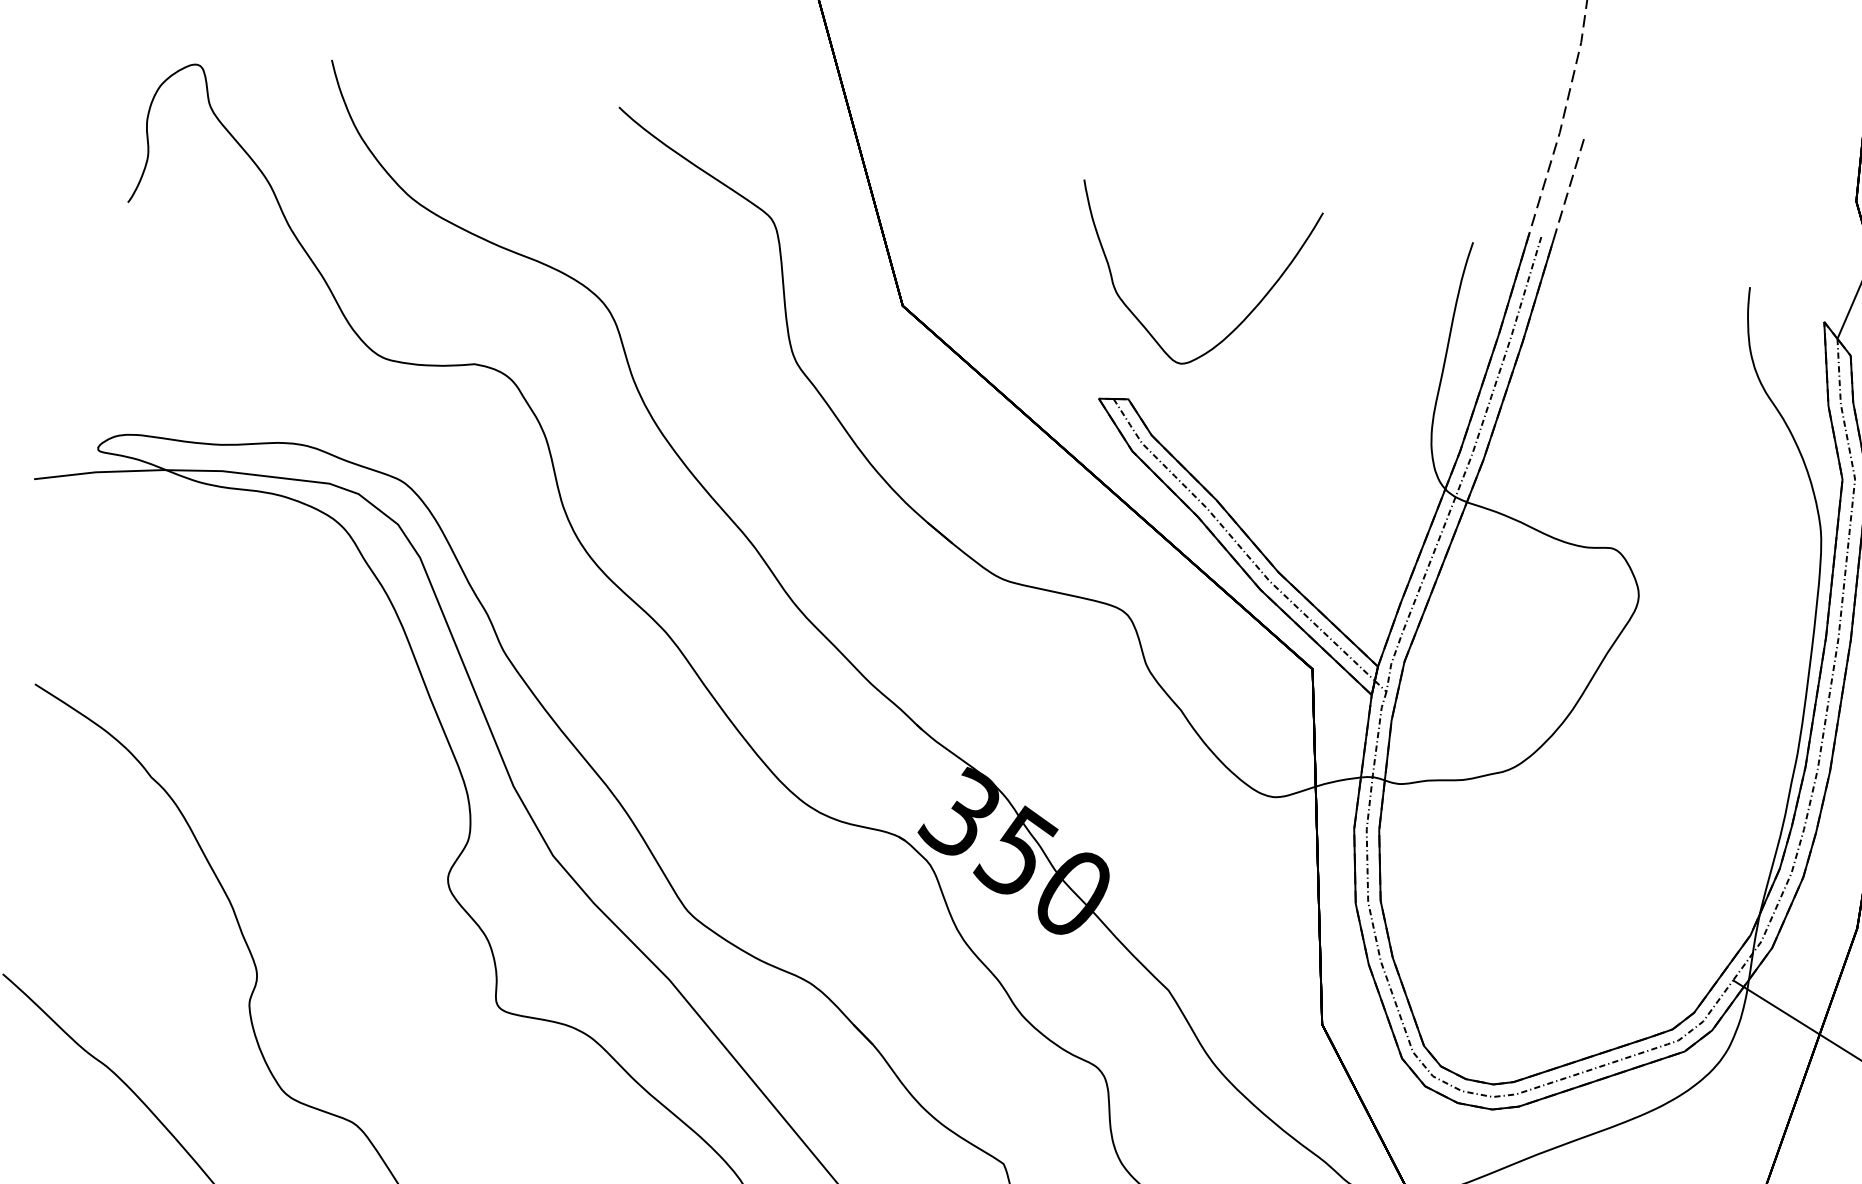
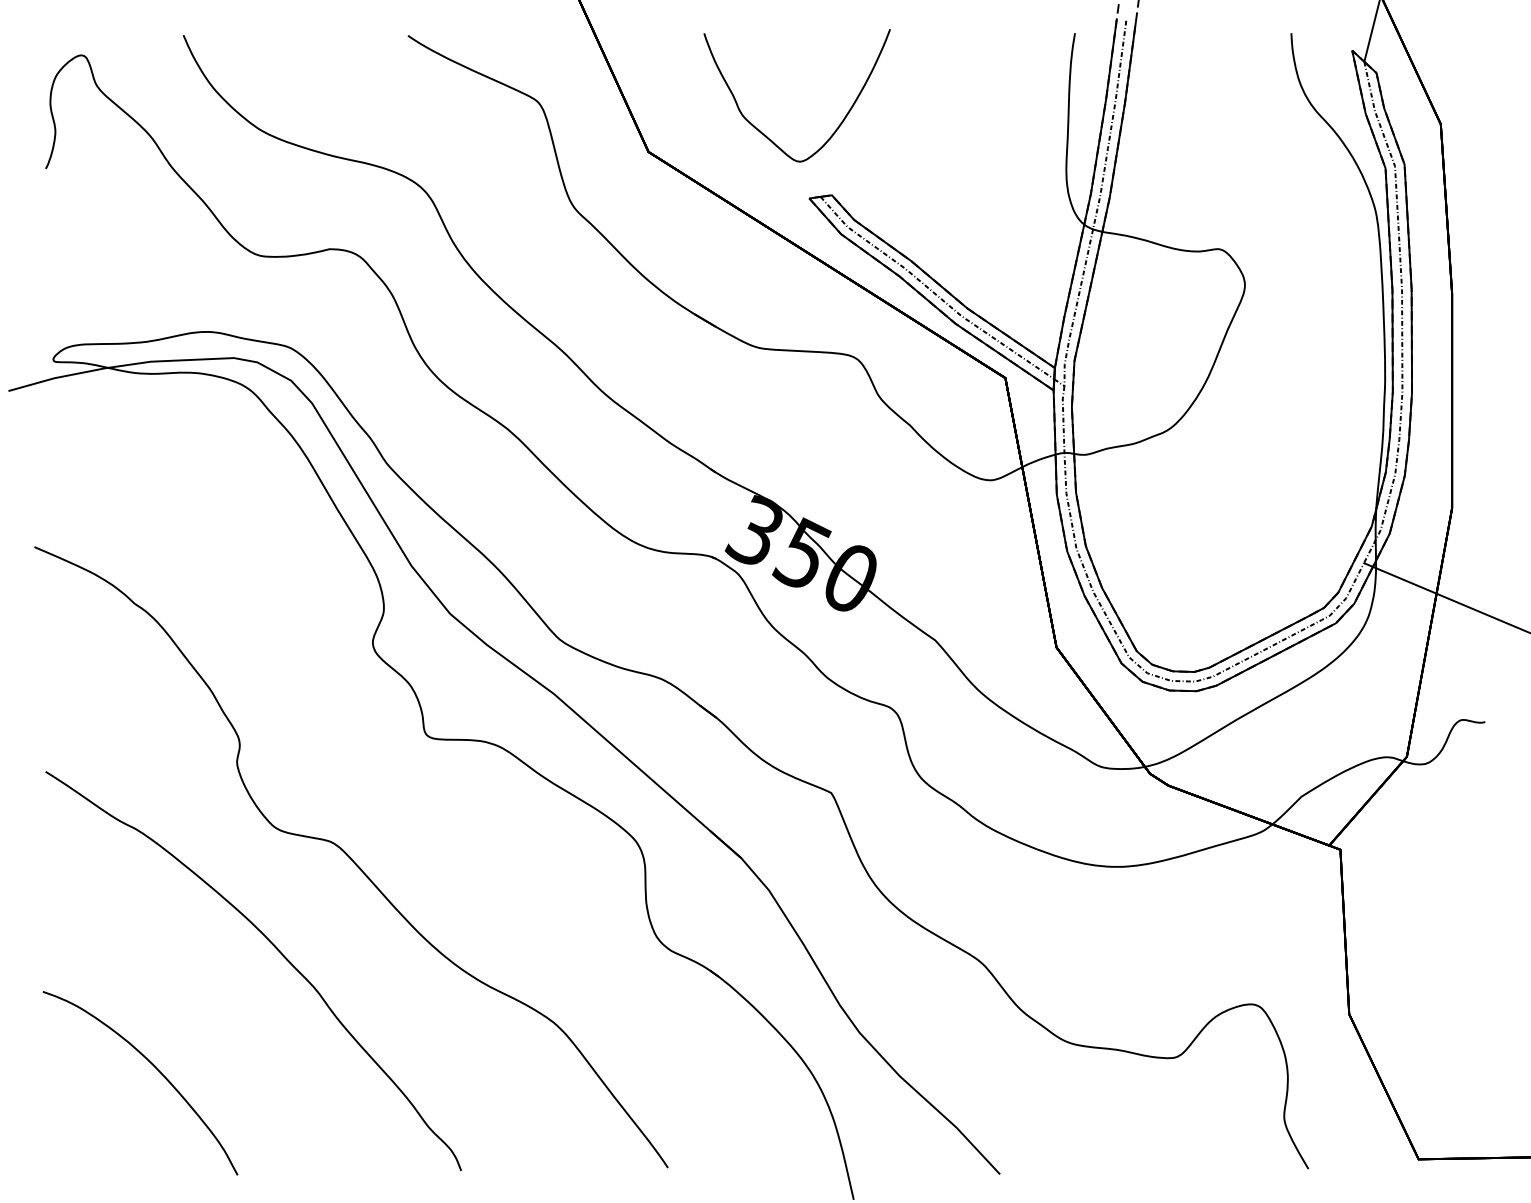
part: (1141, 321) -> (765, 134), moved

